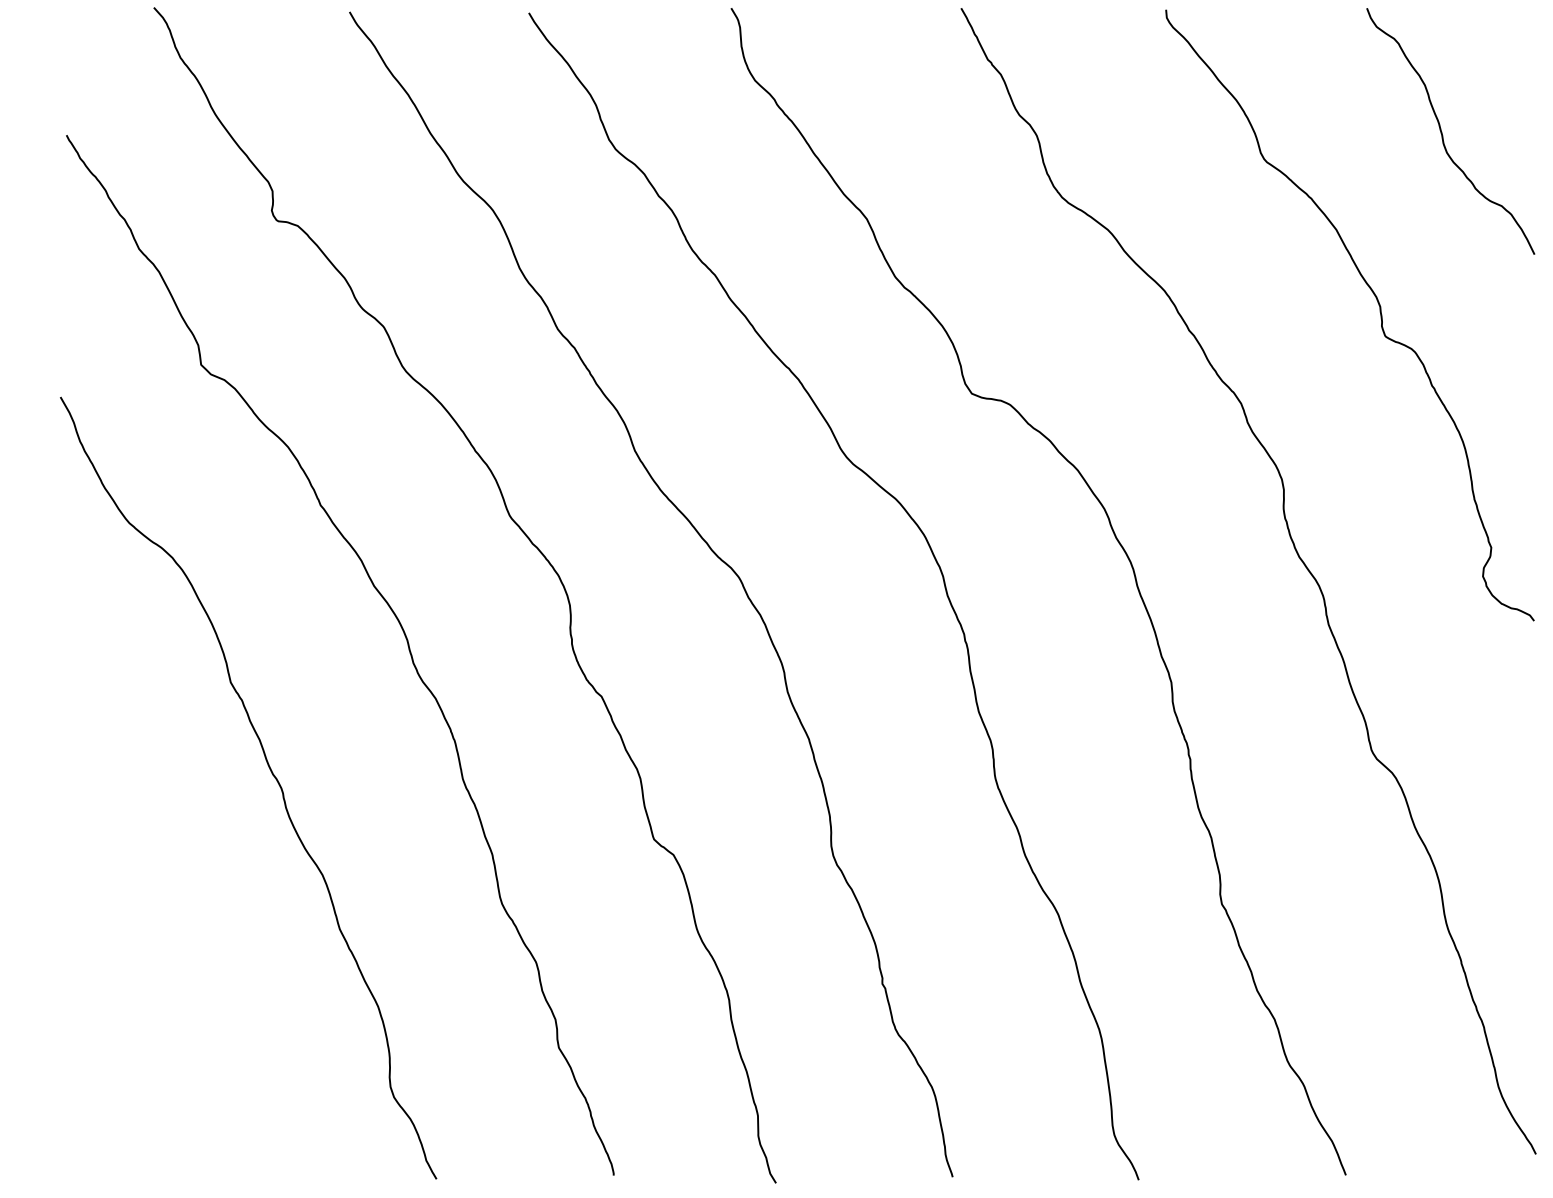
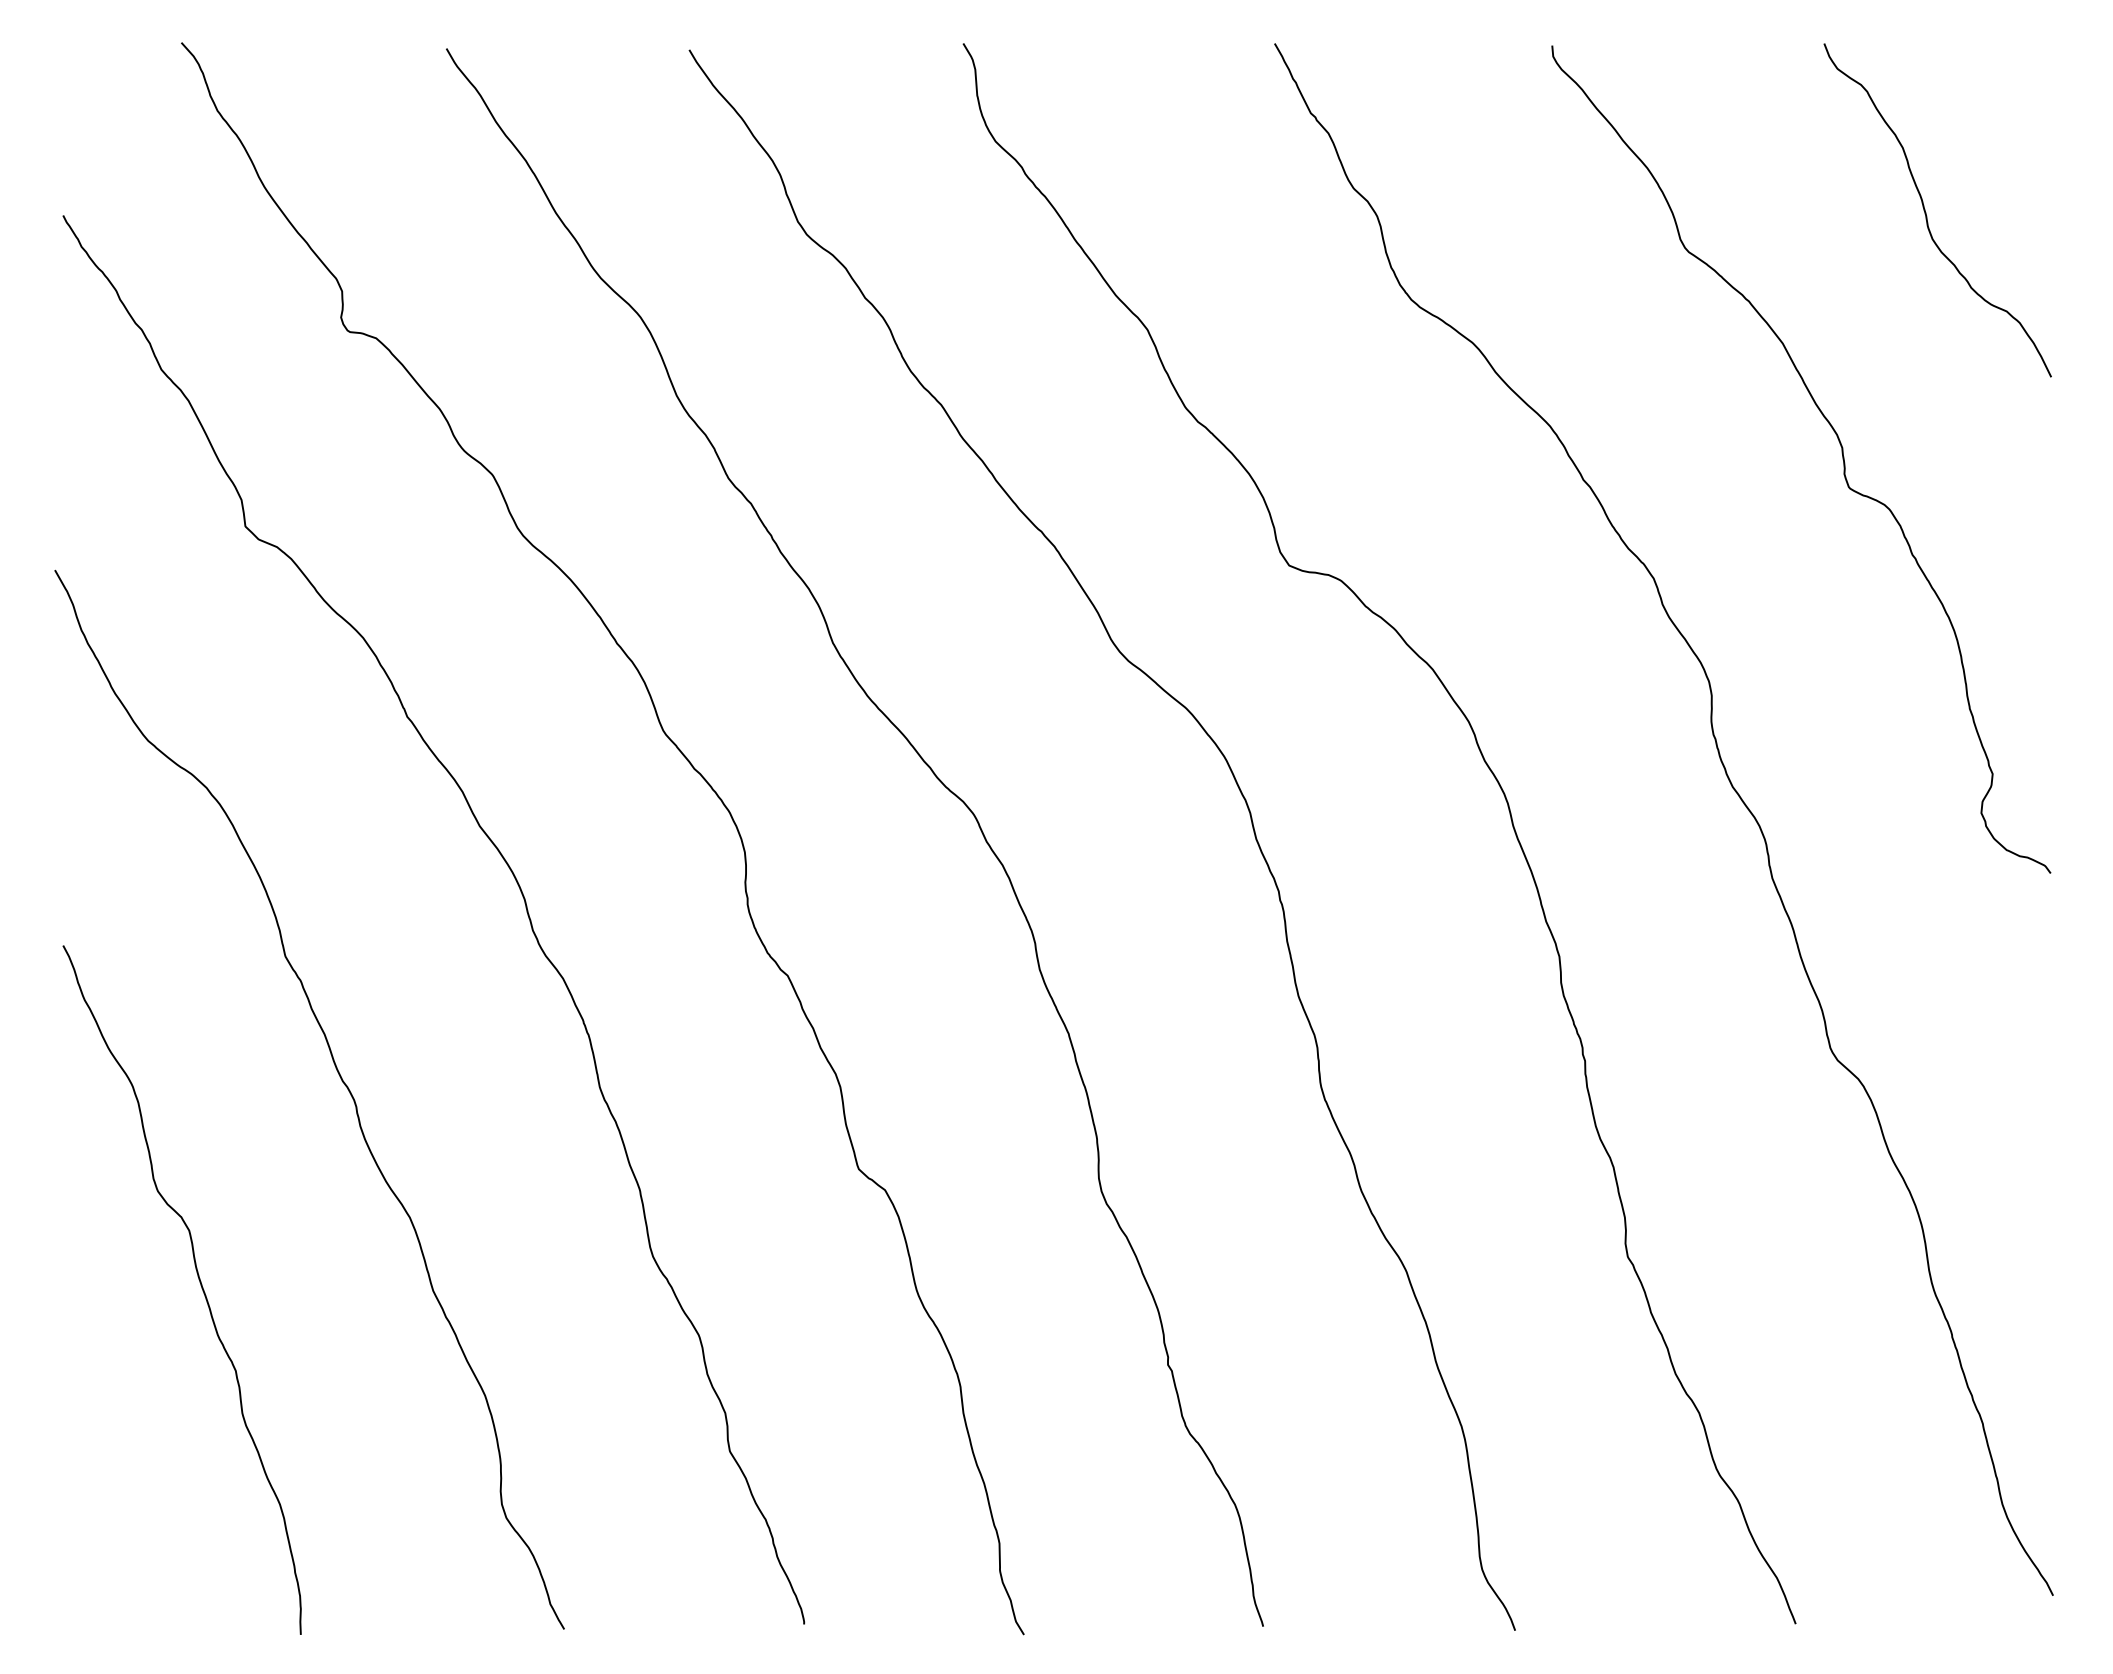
curve: (167, 923) -> (199, 1282), added

